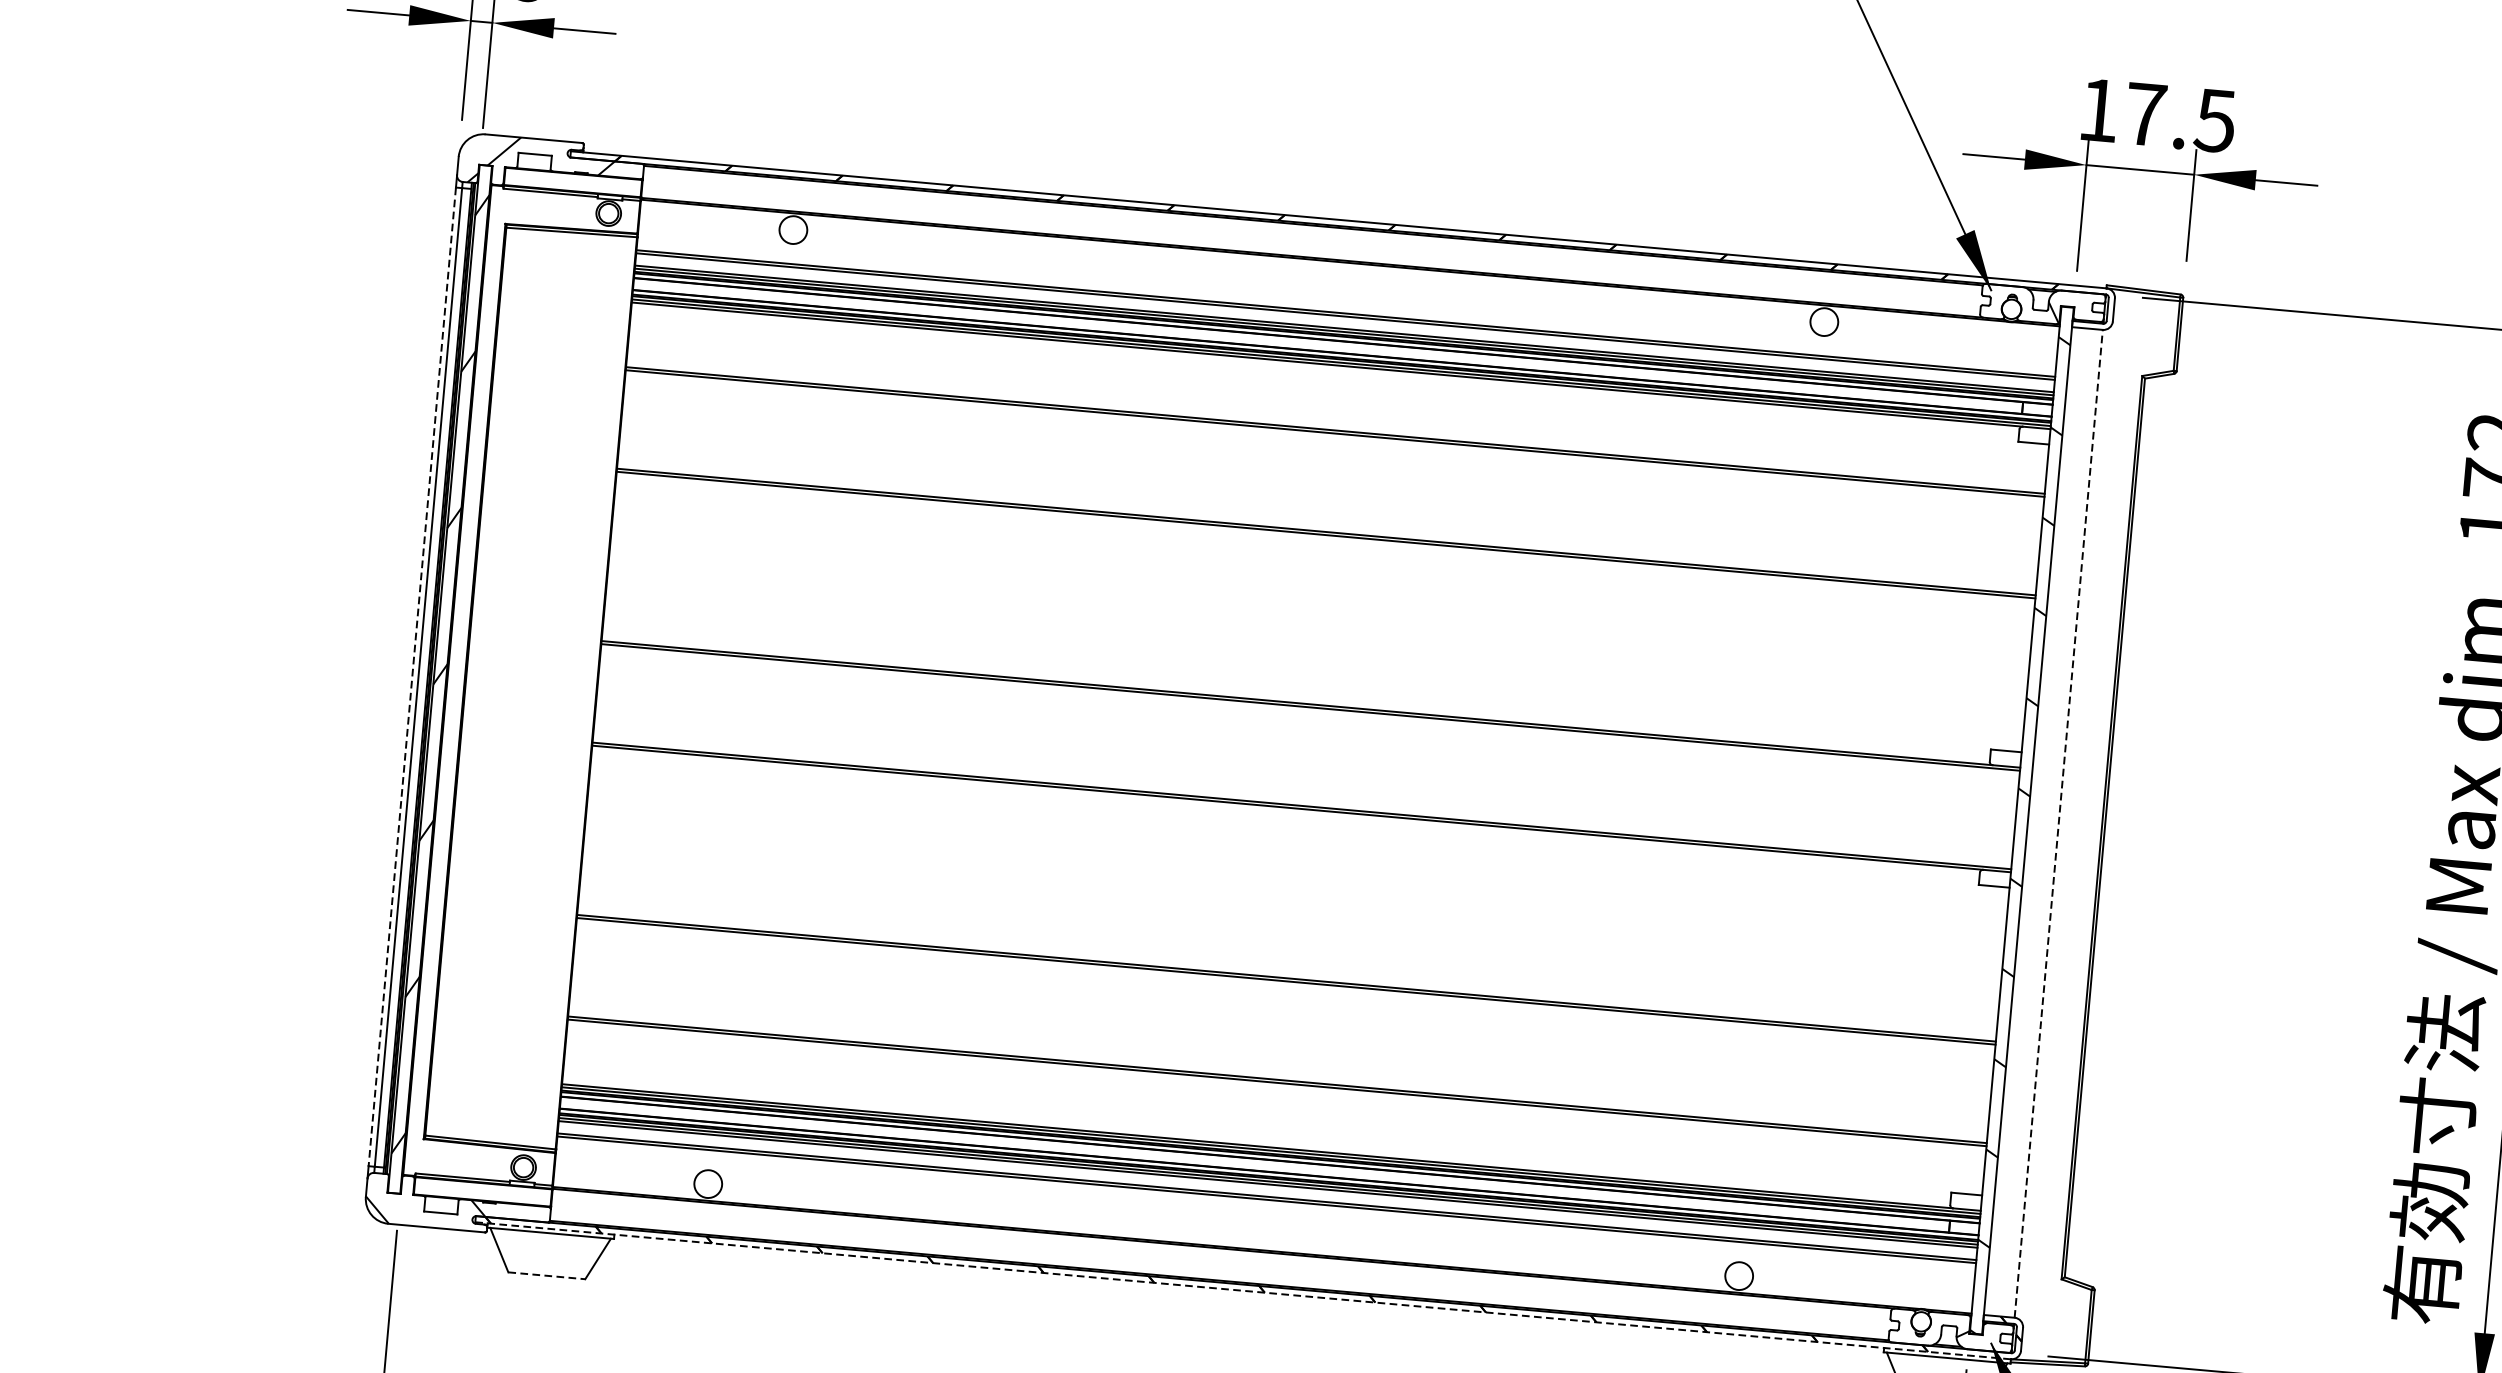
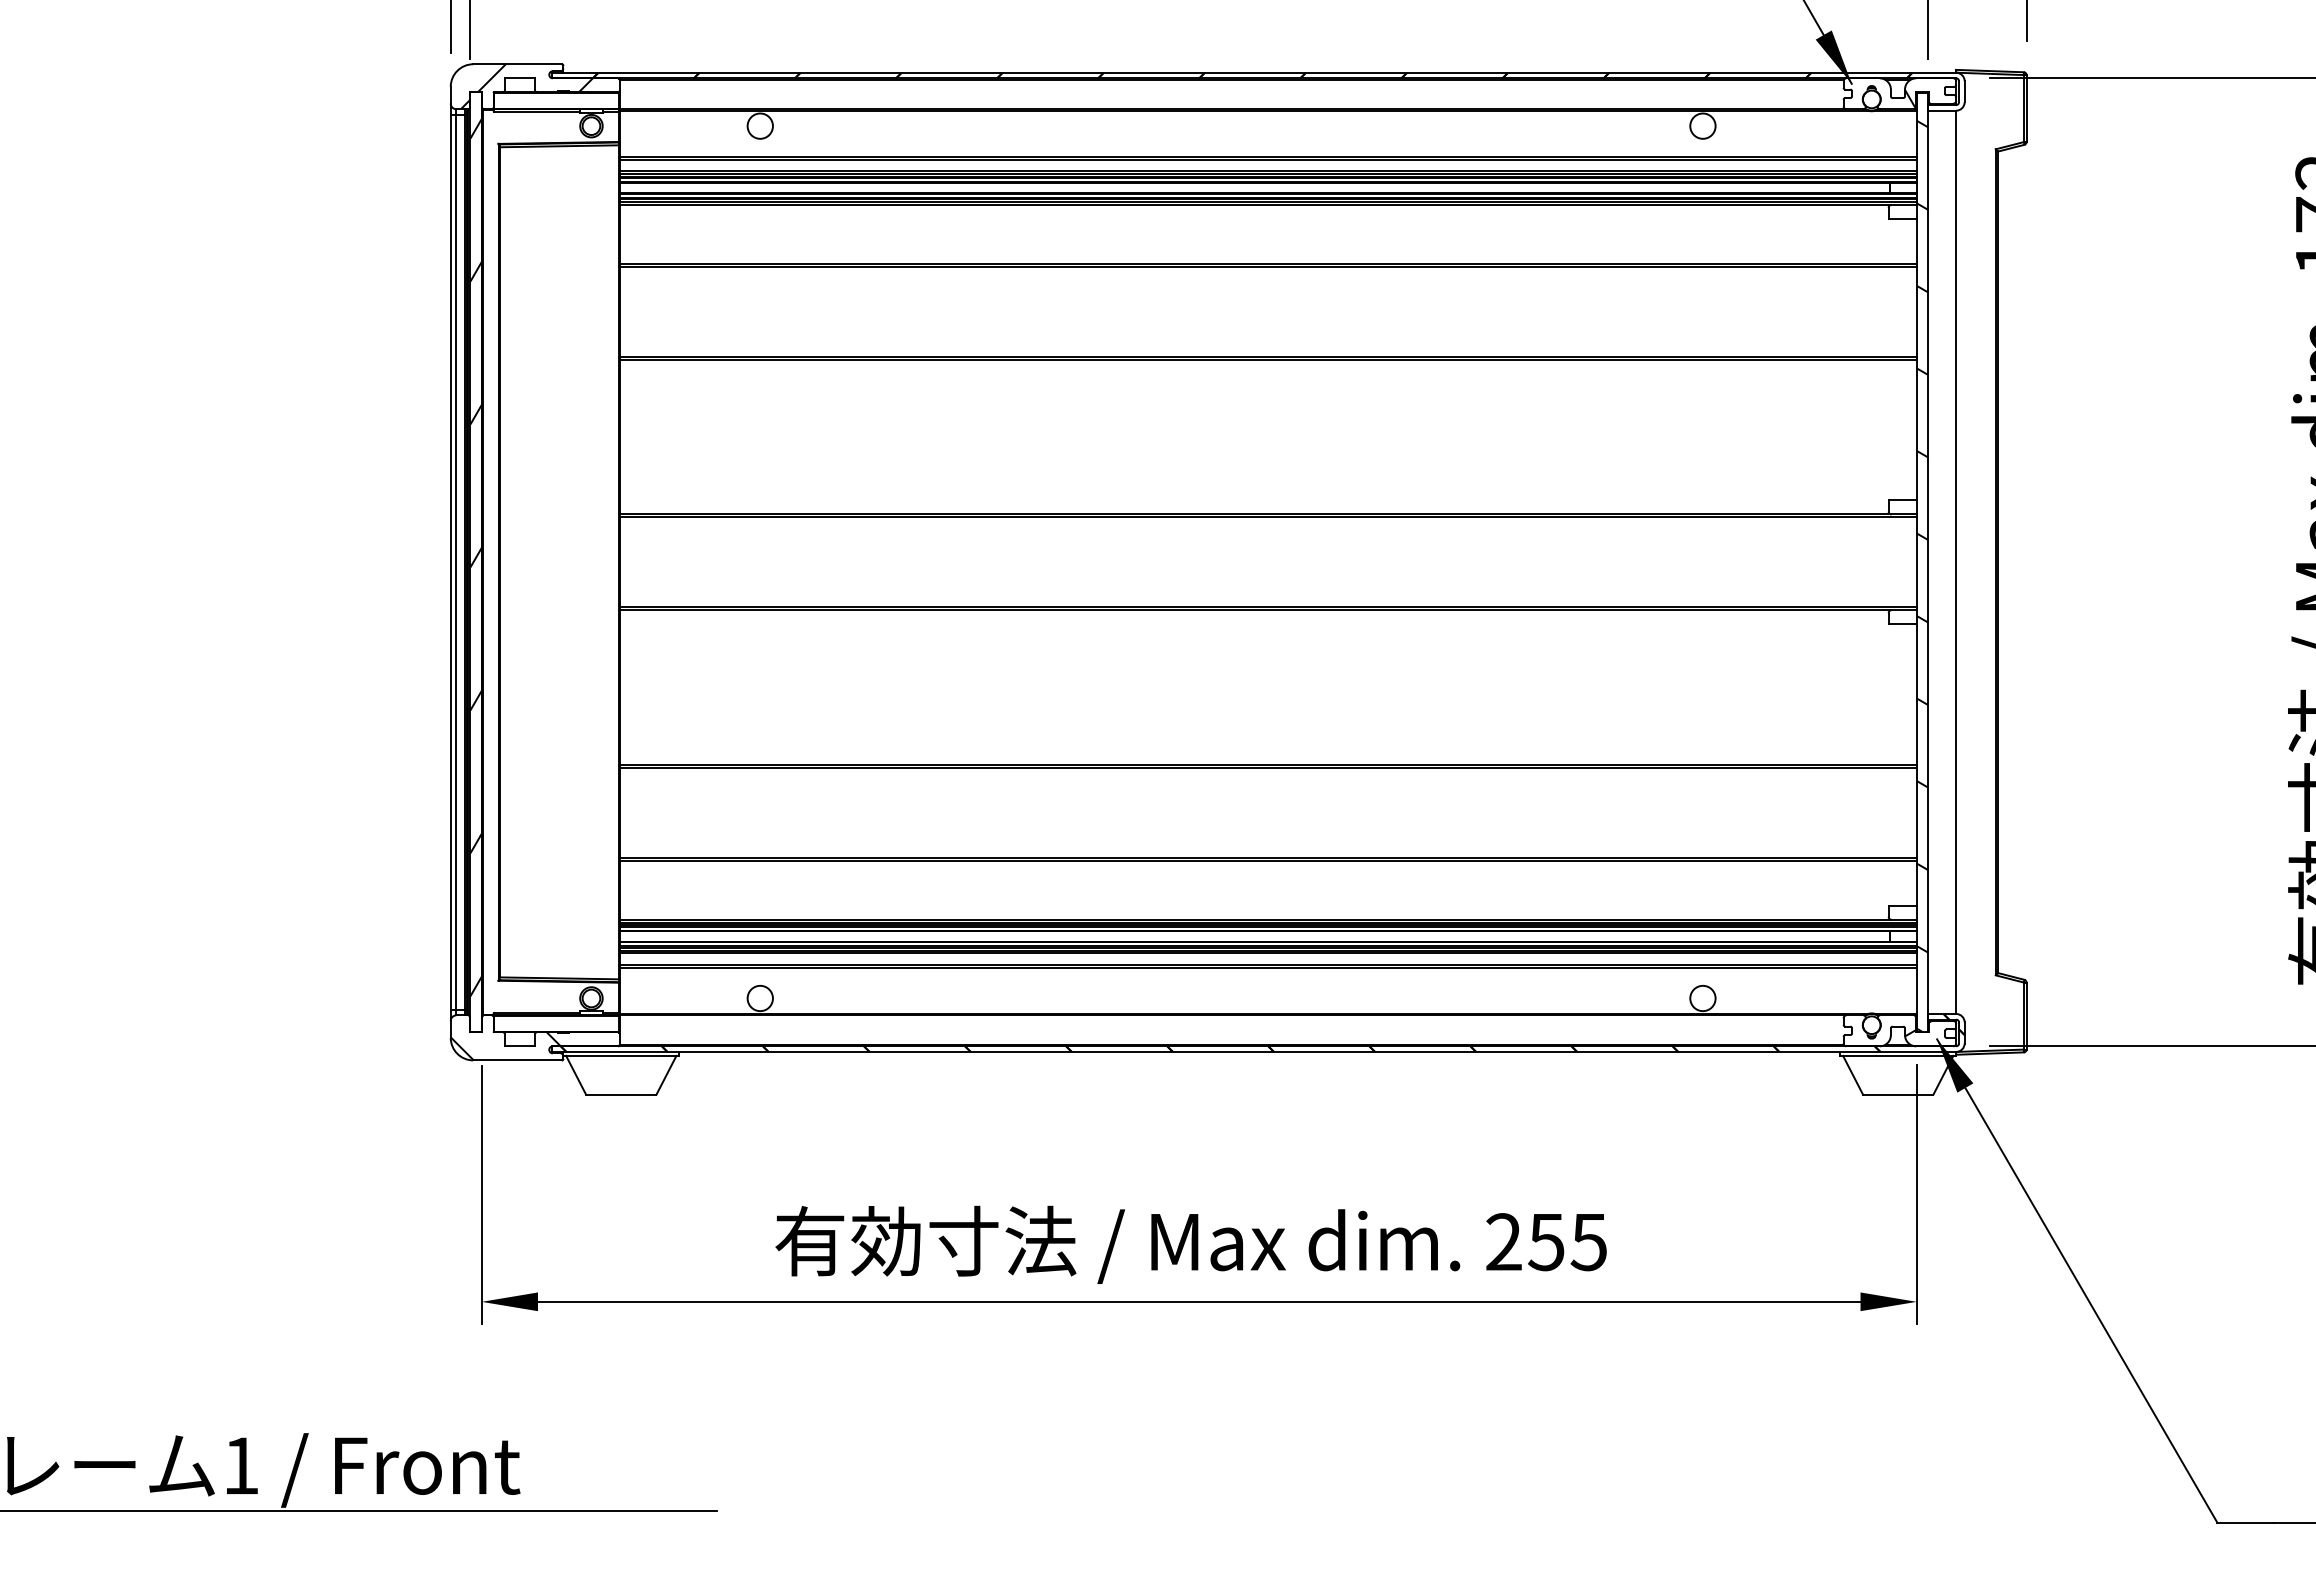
line: (411, 677) -> (450, 562), dashed -> solid
line: (2059, 824) -> (1956, 562), dashed -> solid
line: (547, 1275) -> (621, 1094), dashed -> solid
line: (1243, 1290) -> (1254, 1051), dashed -> solid

